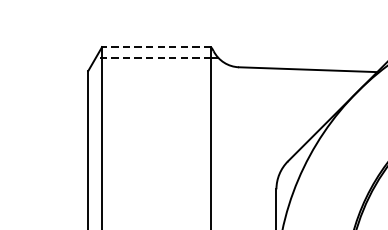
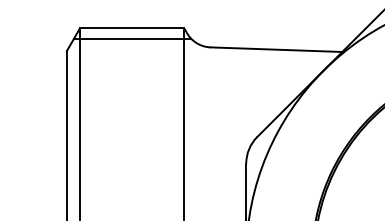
line: (157, 47) -> (132, 28), dashed -> solid
line: (153, 57) -> (129, 38), dashed -> solid

